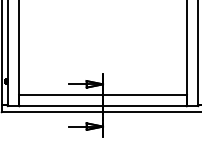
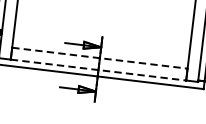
line: (103, 94) -> (100, 58), solid -> dashed
line: (103, 106) -> (98, 70), solid -> dashed

